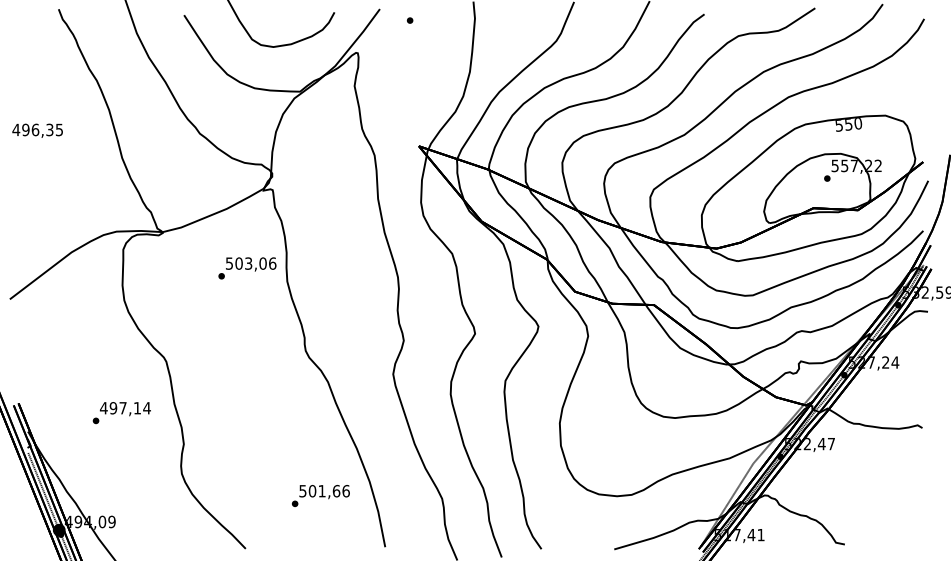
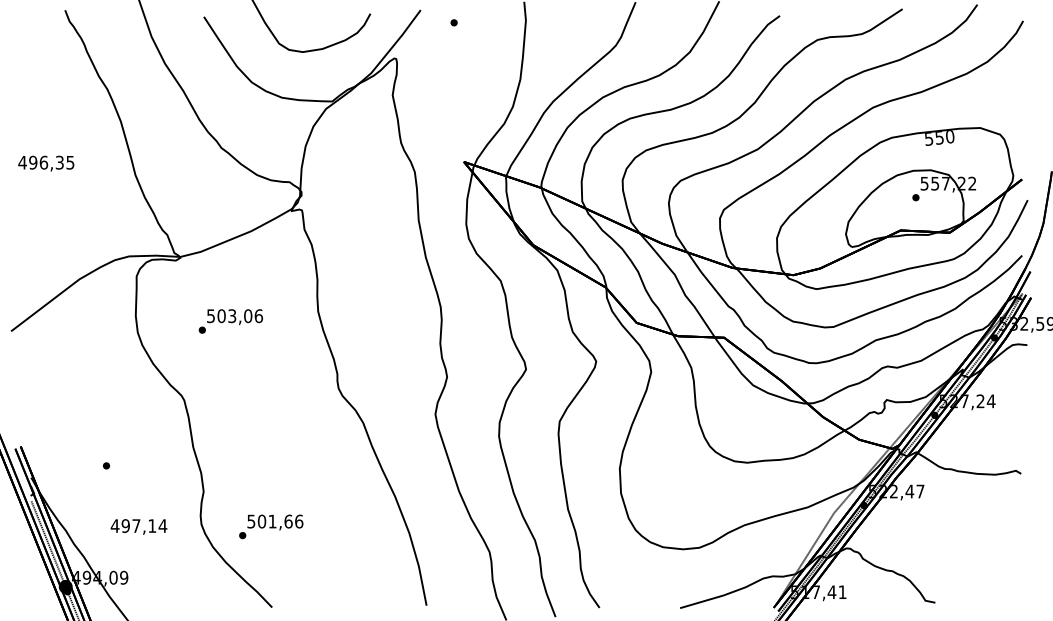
text: (37, 130) -> (46, 163), moved
text: (247, 268) -> (230, 321), moved
text: (124, 409) -> (137, 527), moved
text: (320, 495) -> (270, 526), moved

